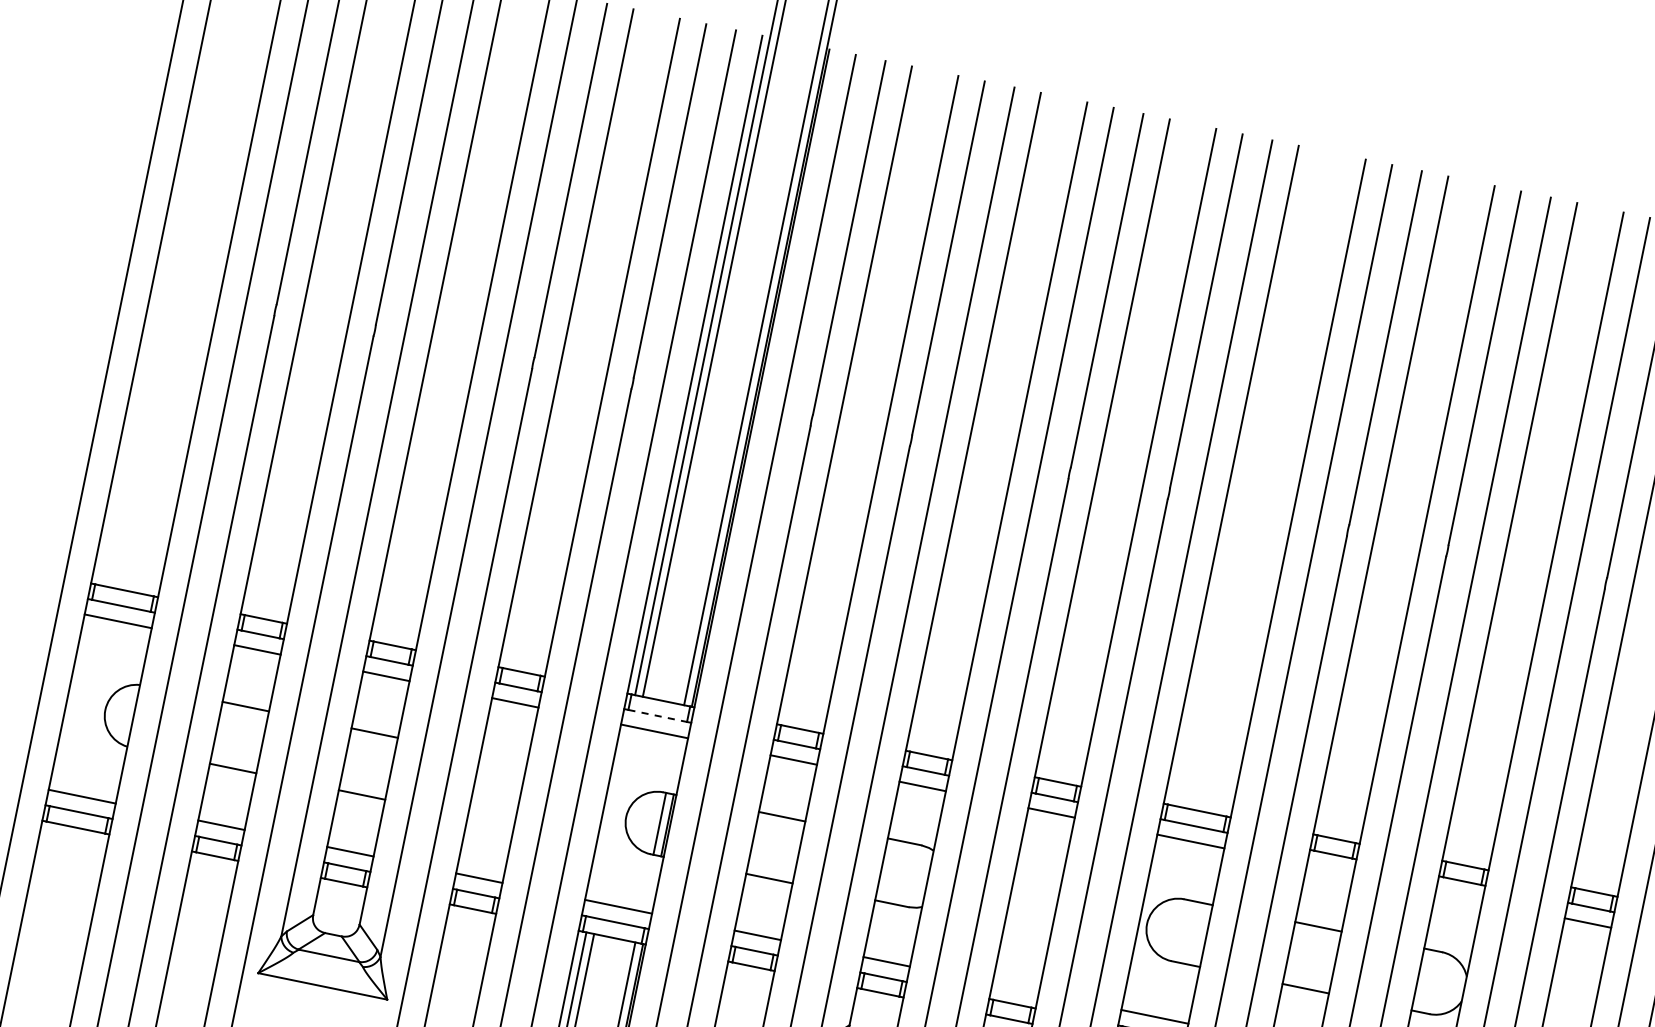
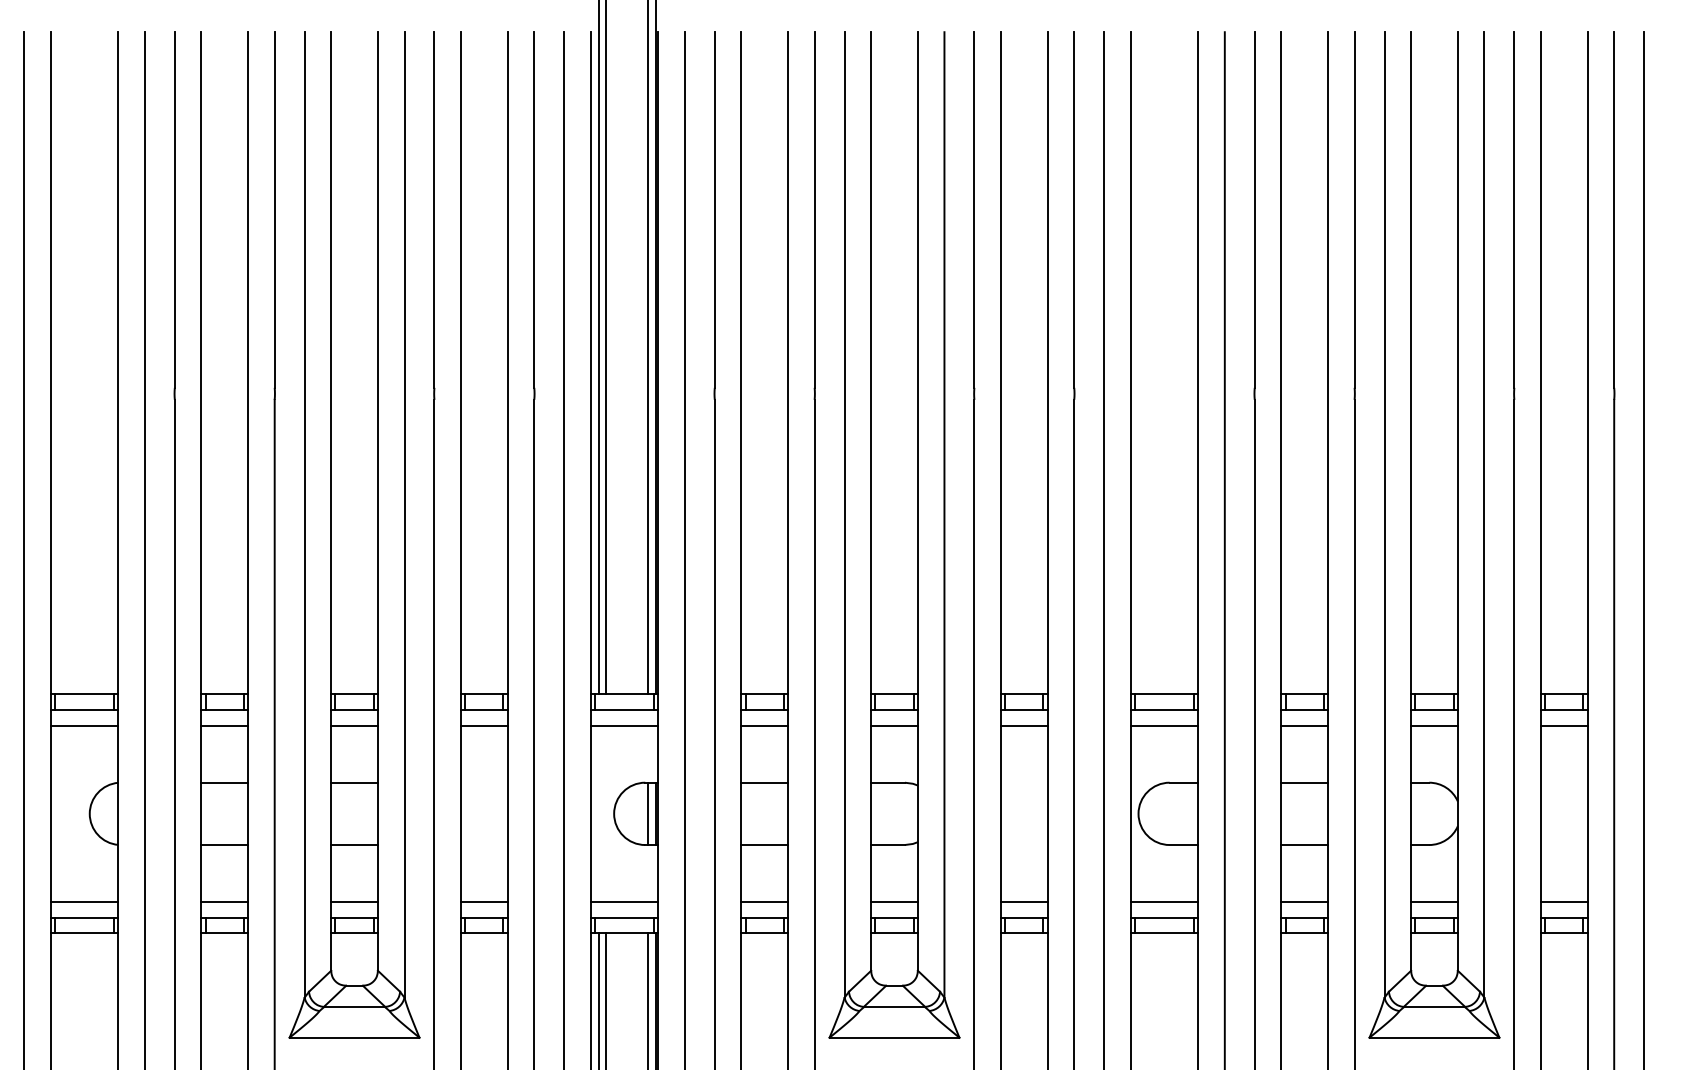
line: (657, 716) -> (624, 710), dashed -> solid
line: (1329, 869) -> (1304, 725), added
line: (1459, 896) -> (1434, 725), added
line: (1014, 988) -> (1023, 902), added

